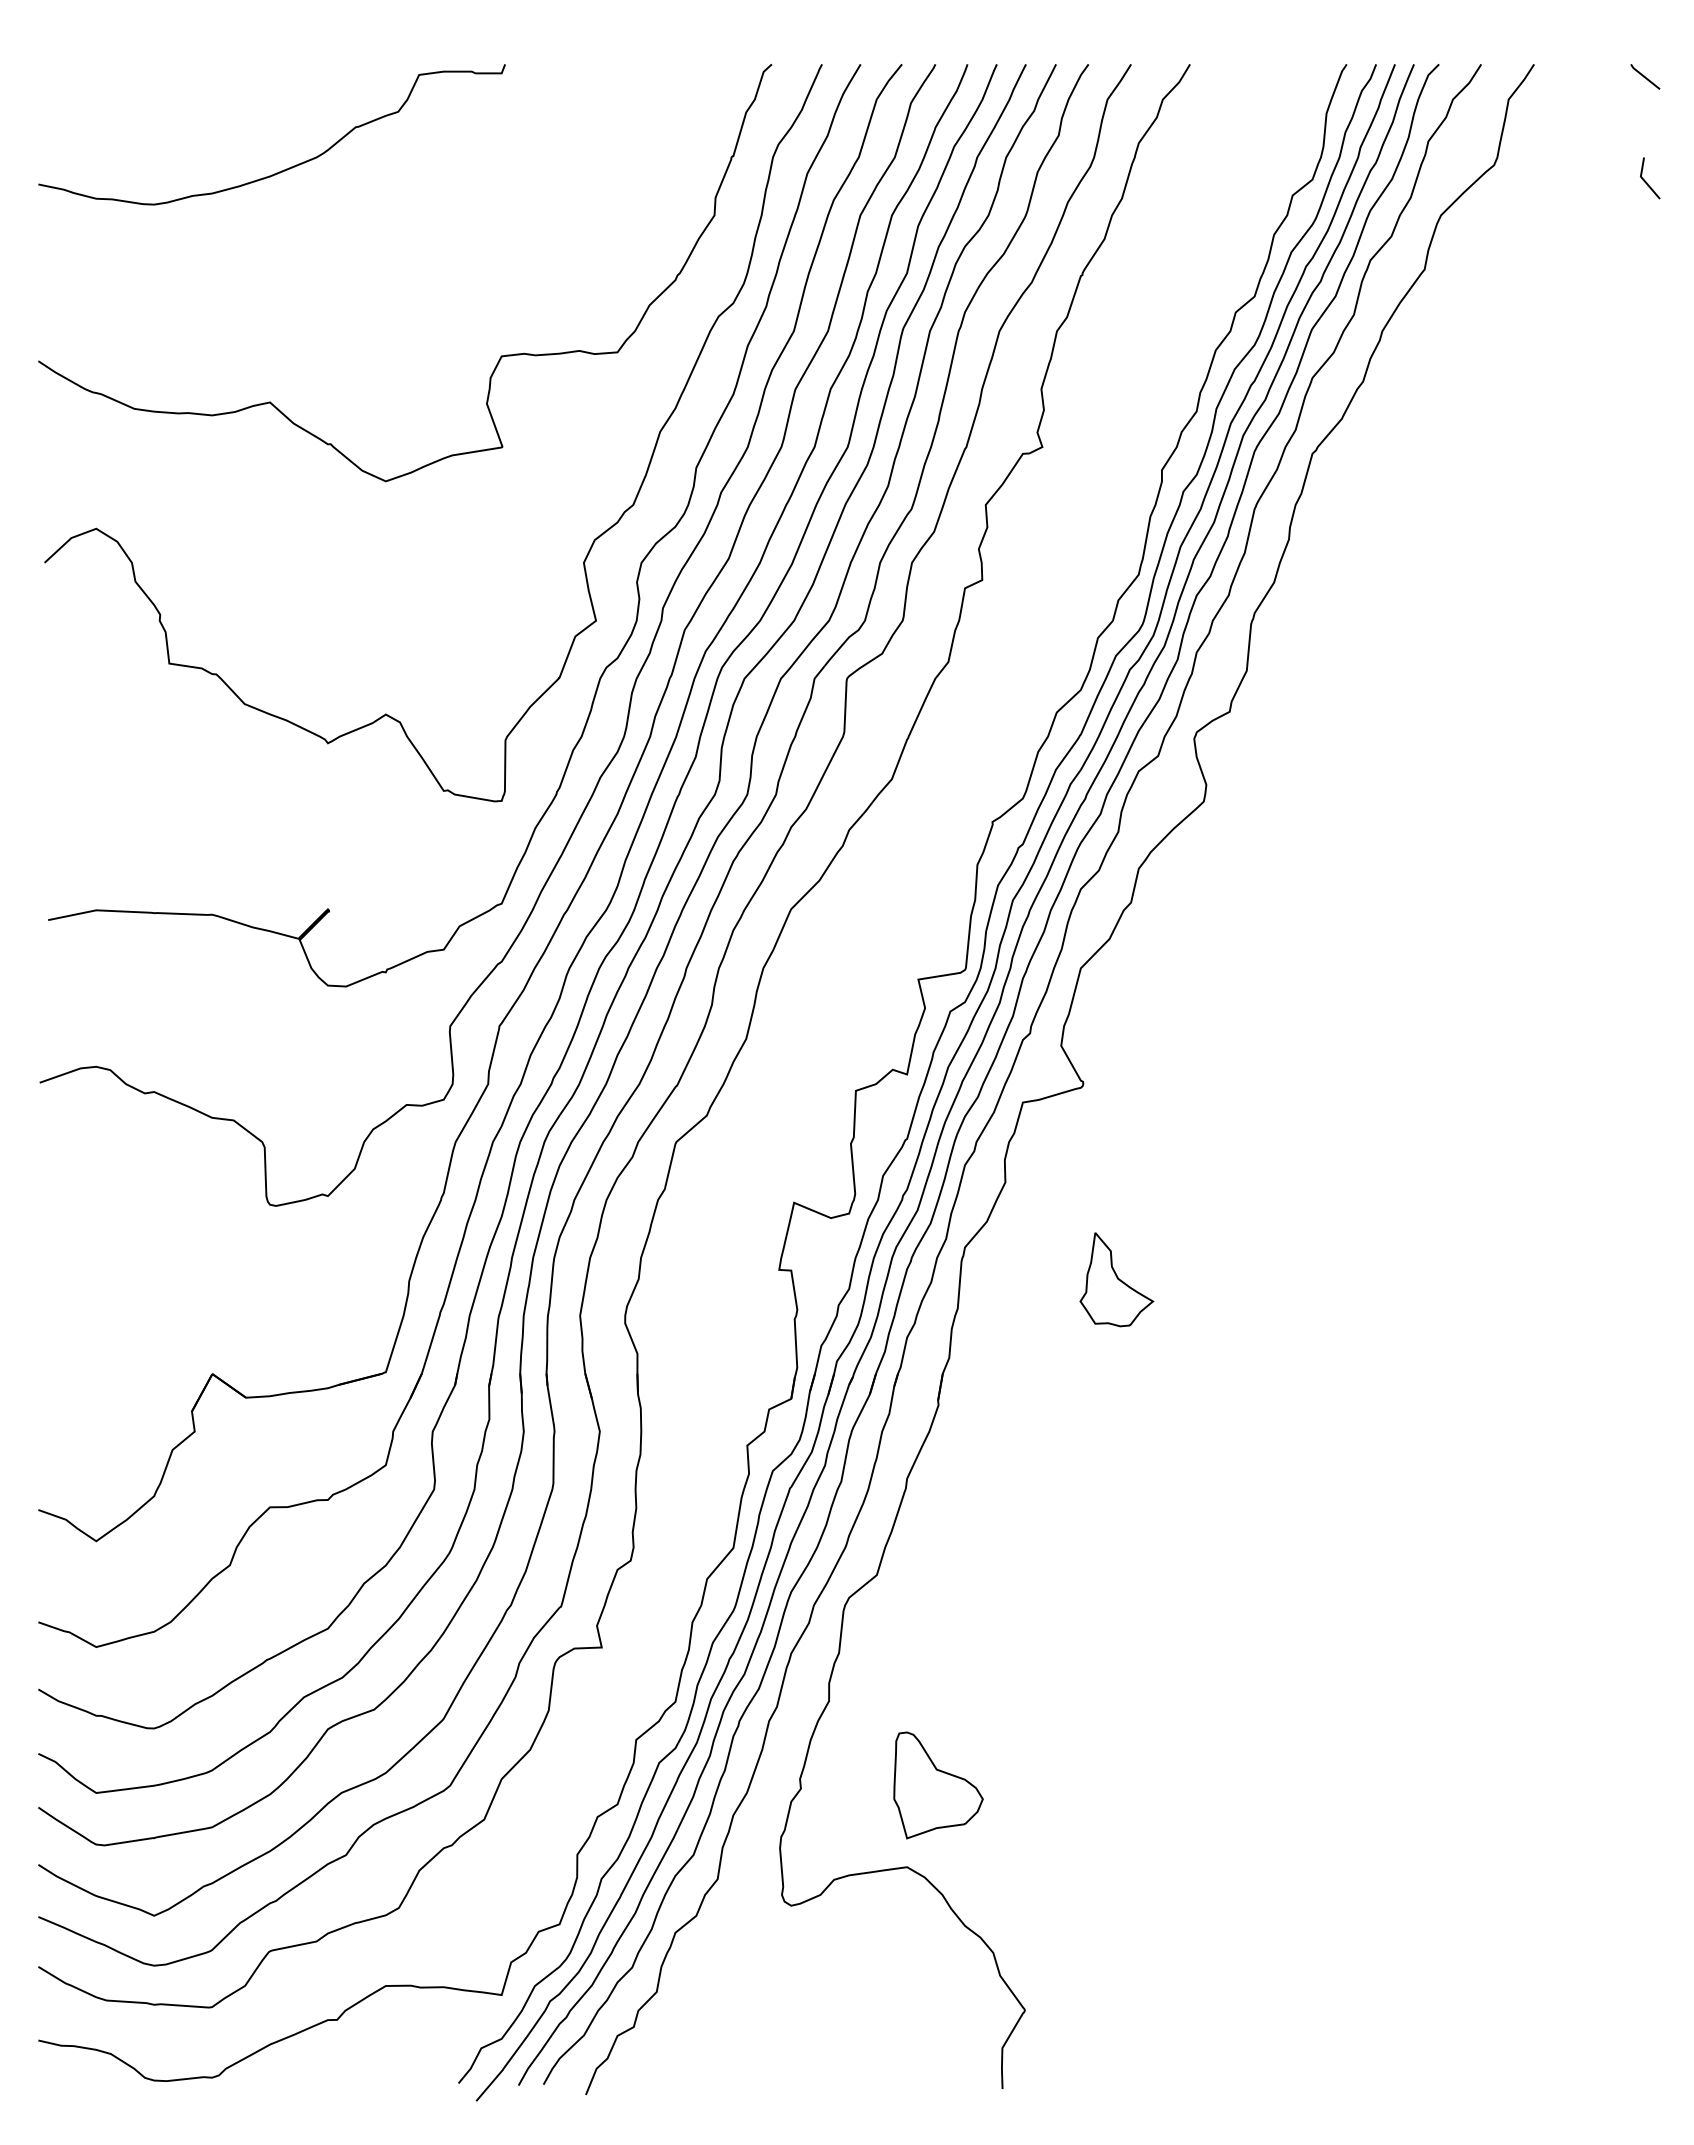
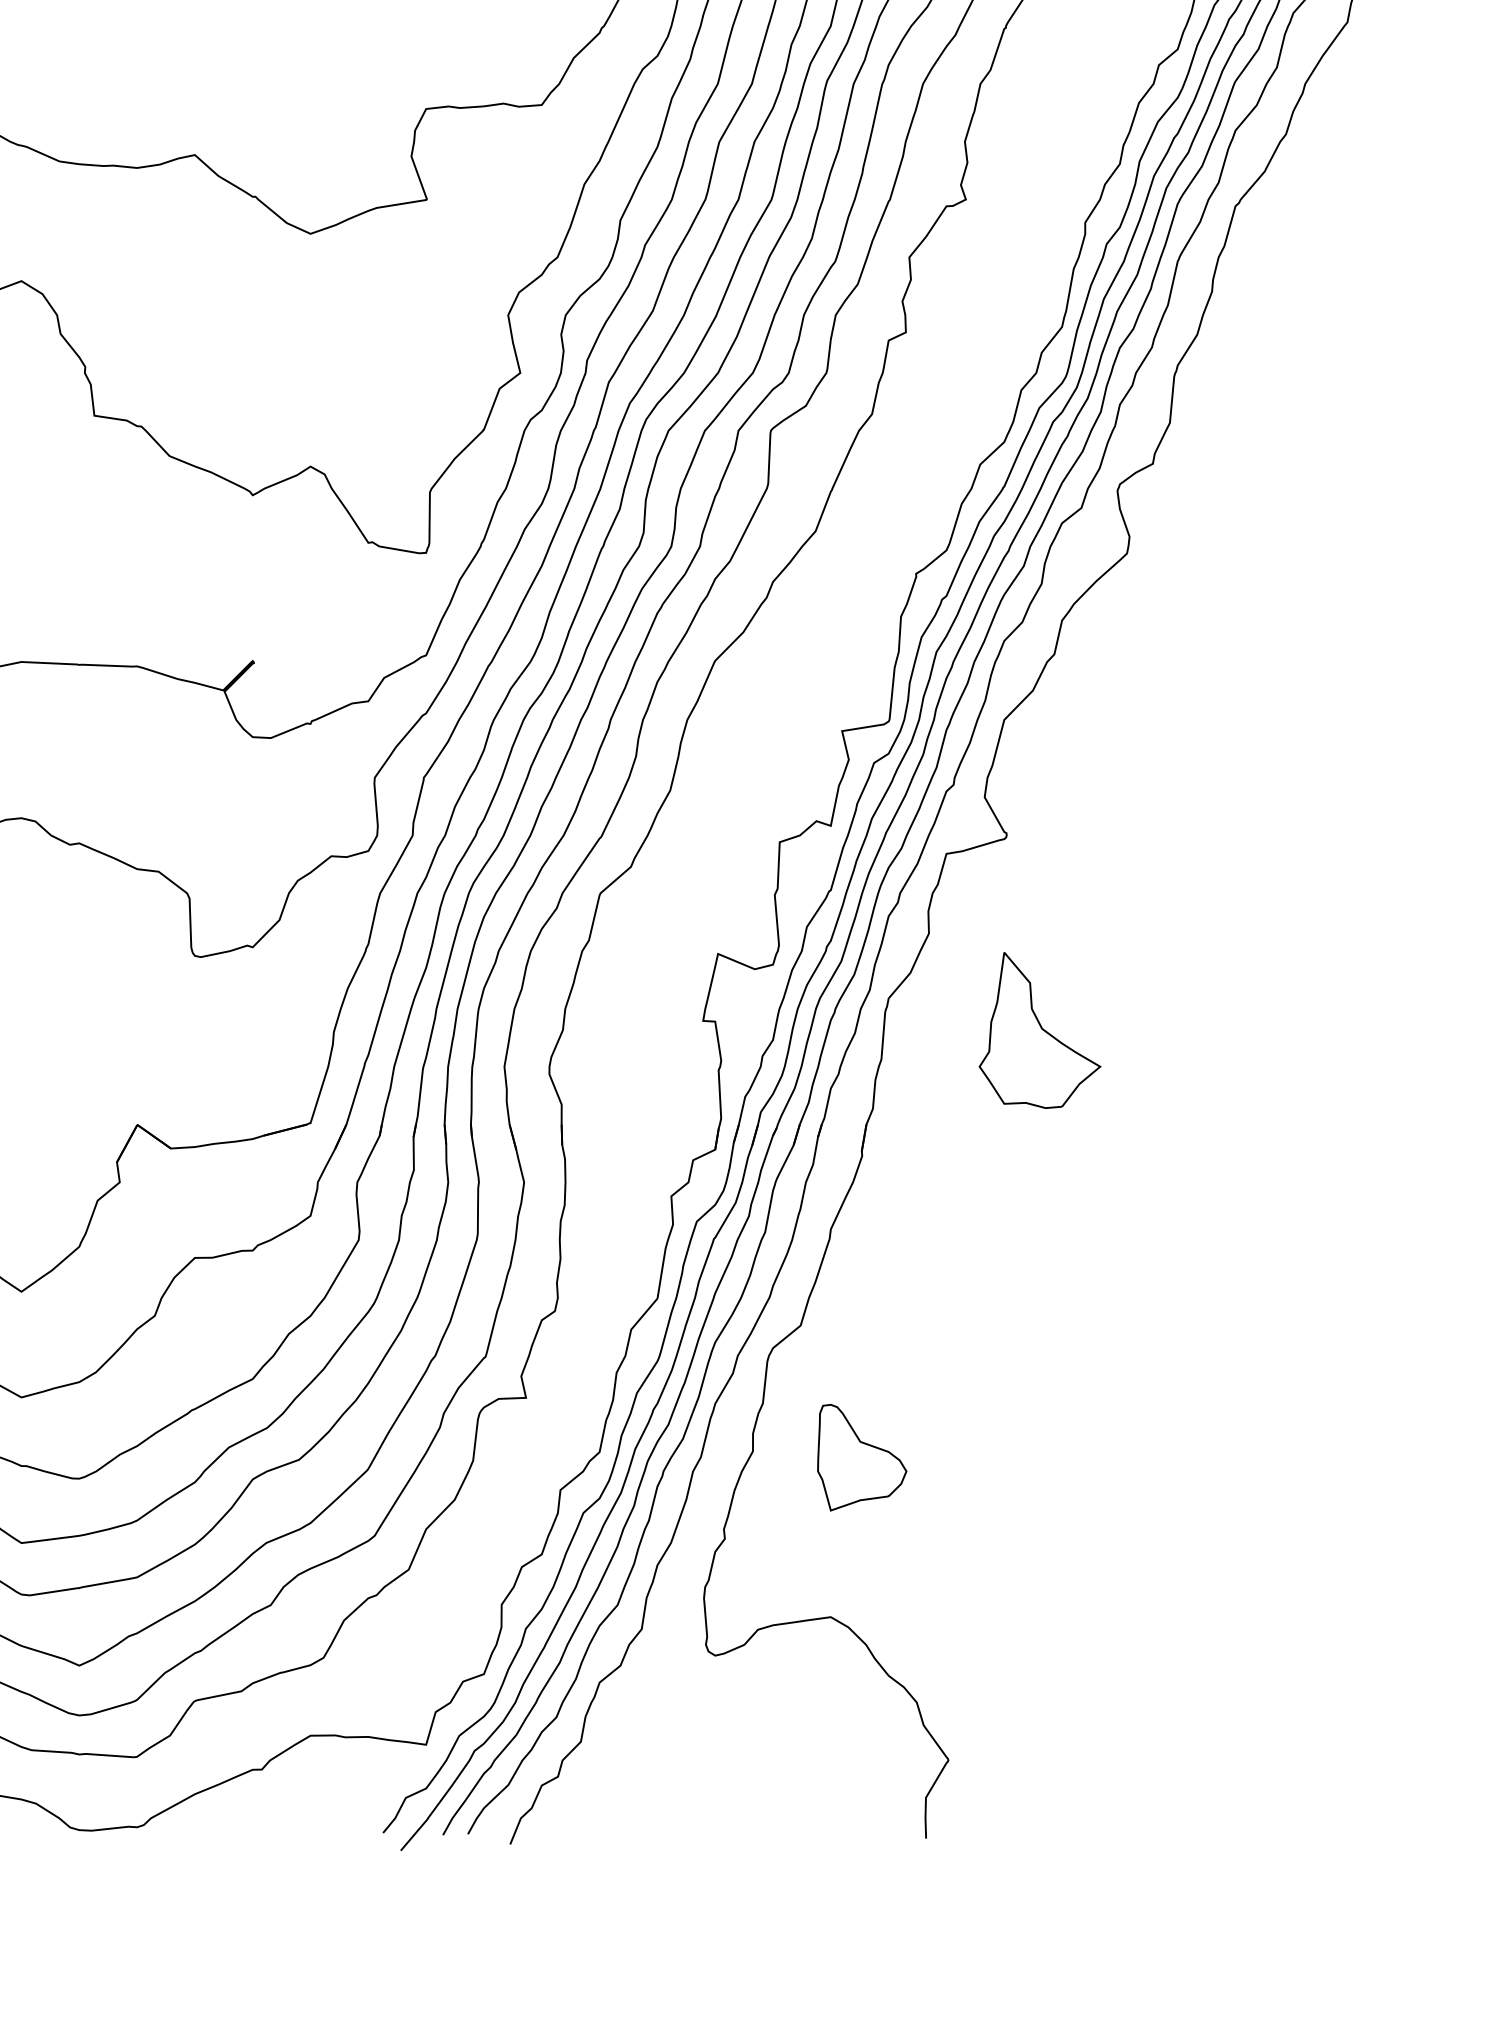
part: (1116, 1279) -> (1039, 1030), size x1.67
part: (938, 1785) -> (862, 1457), moved

